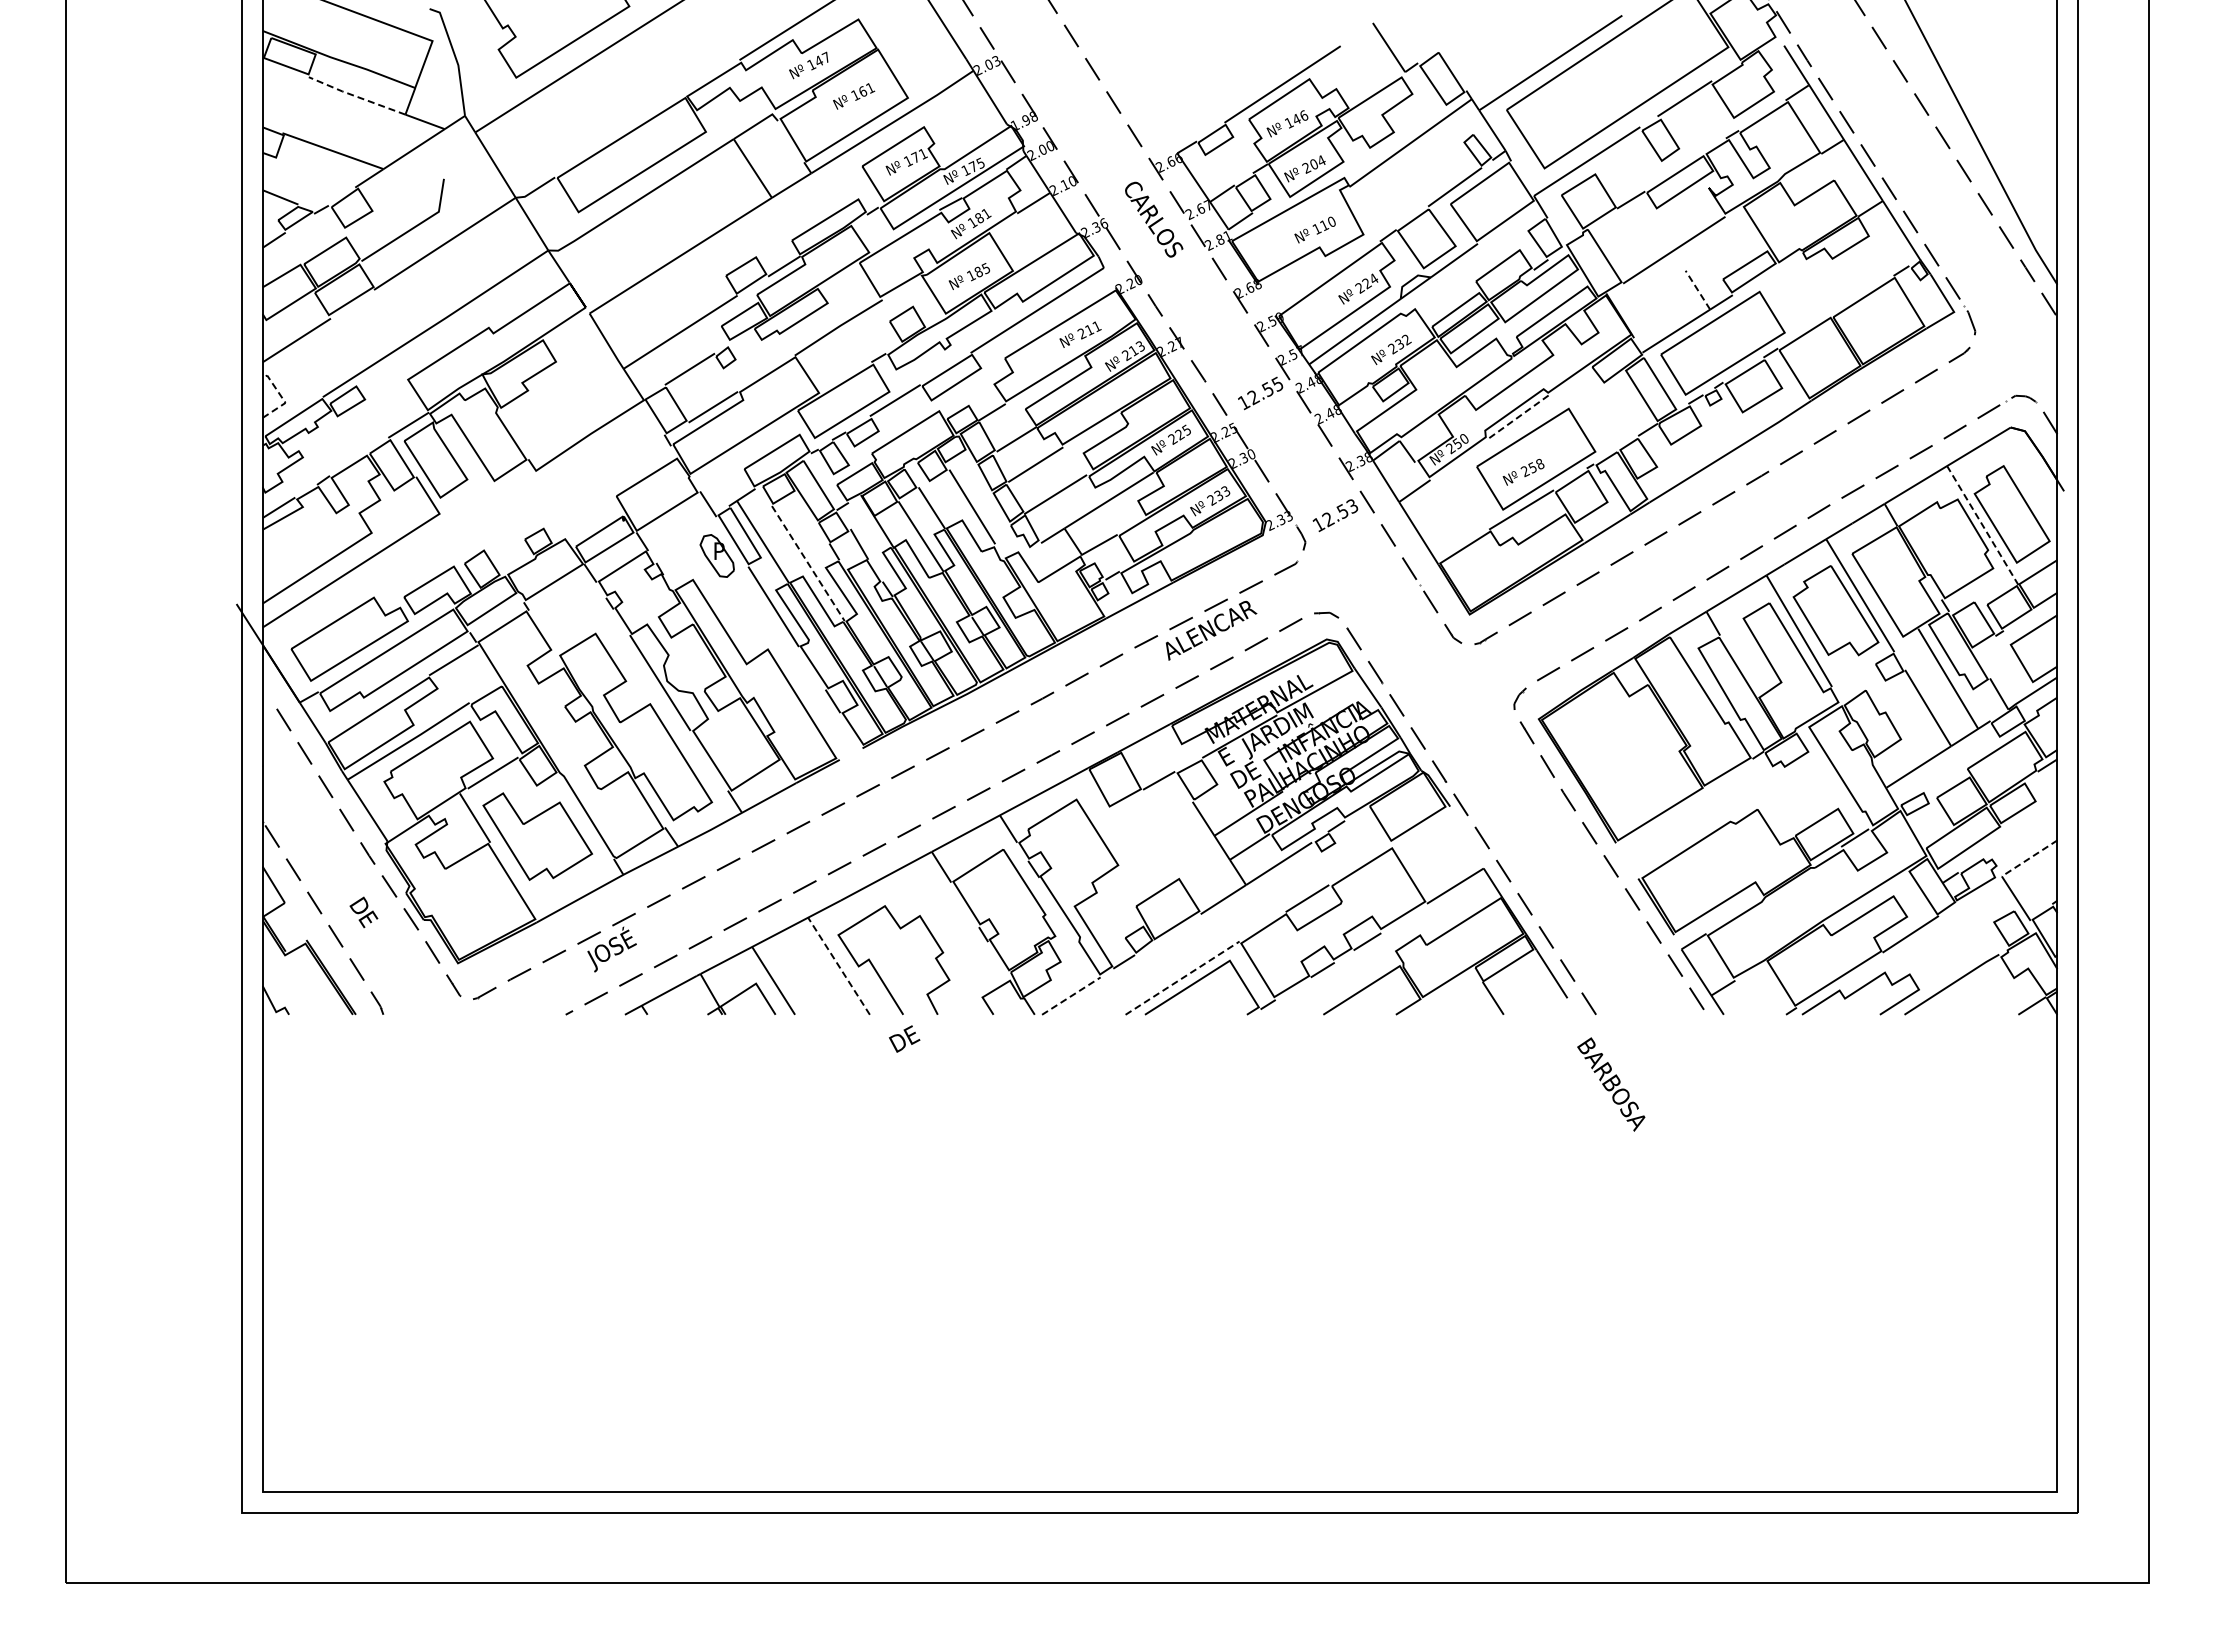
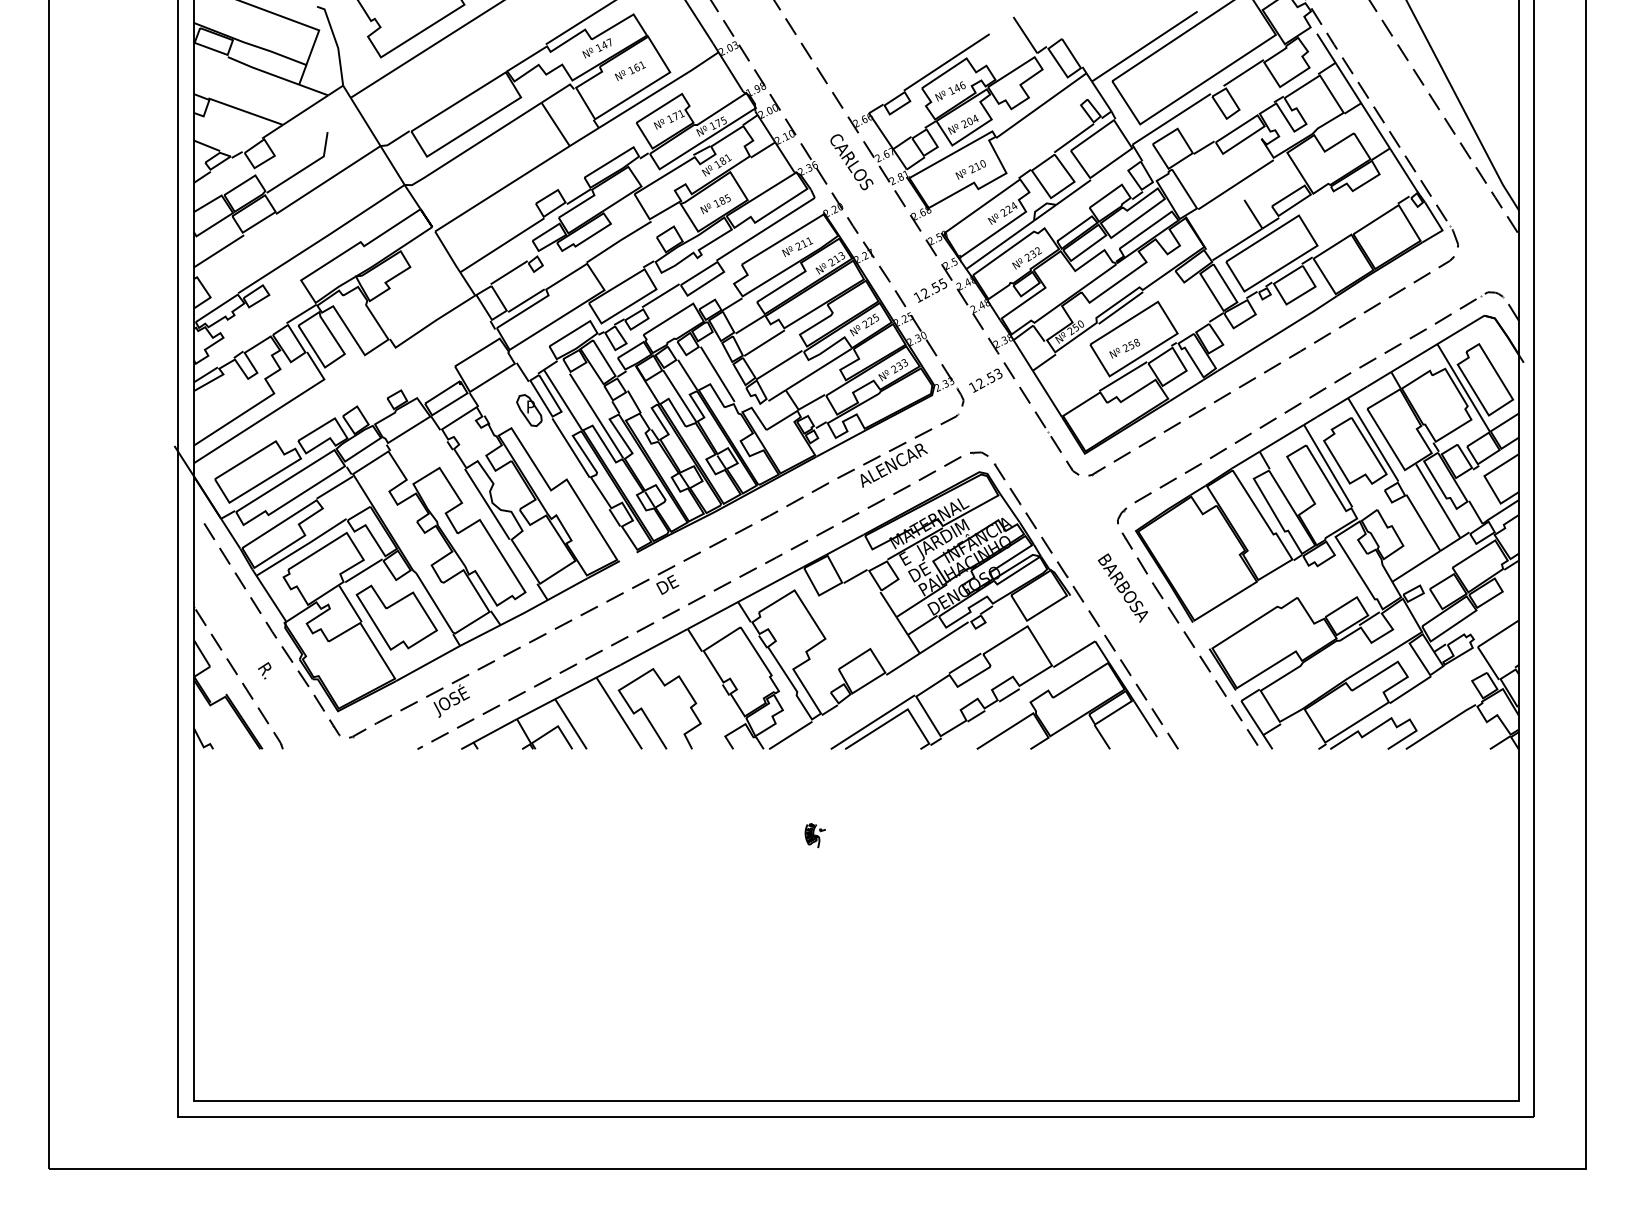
line: (356, 96) -> (263, 71), dashed -> solid
text: (1315, 229) -> (971, 169), 110 -> 210
line: (1697, 290) -> (1253, 214), dashed -> solid
line: (282, 397) -> (208, 293), dashed -> solid
line: (1518, 417) -> (1120, 308), dashed -> solid
line: (1982, 525) -> (1463, 388), dashed -> solid
line: (808, 563) -> (596, 416), dashed -> solid
line: (2029, 858) -> (1498, 633), dashed -> solid
text: (364, 915) -> (268, 675), DE -> R.
line: (839, 966) -> (619, 713), dashed -> solid
line: (1182, 978) -> (872, 722), dashed -> solid
line: (1071, 996) -> (790, 735), dashed -> solid
text: (904, 1038) -> (667, 584), moved
text: (1611, 1084) -> (1123, 588), moved
part: (1104, 1131) -> (815, 835), added

